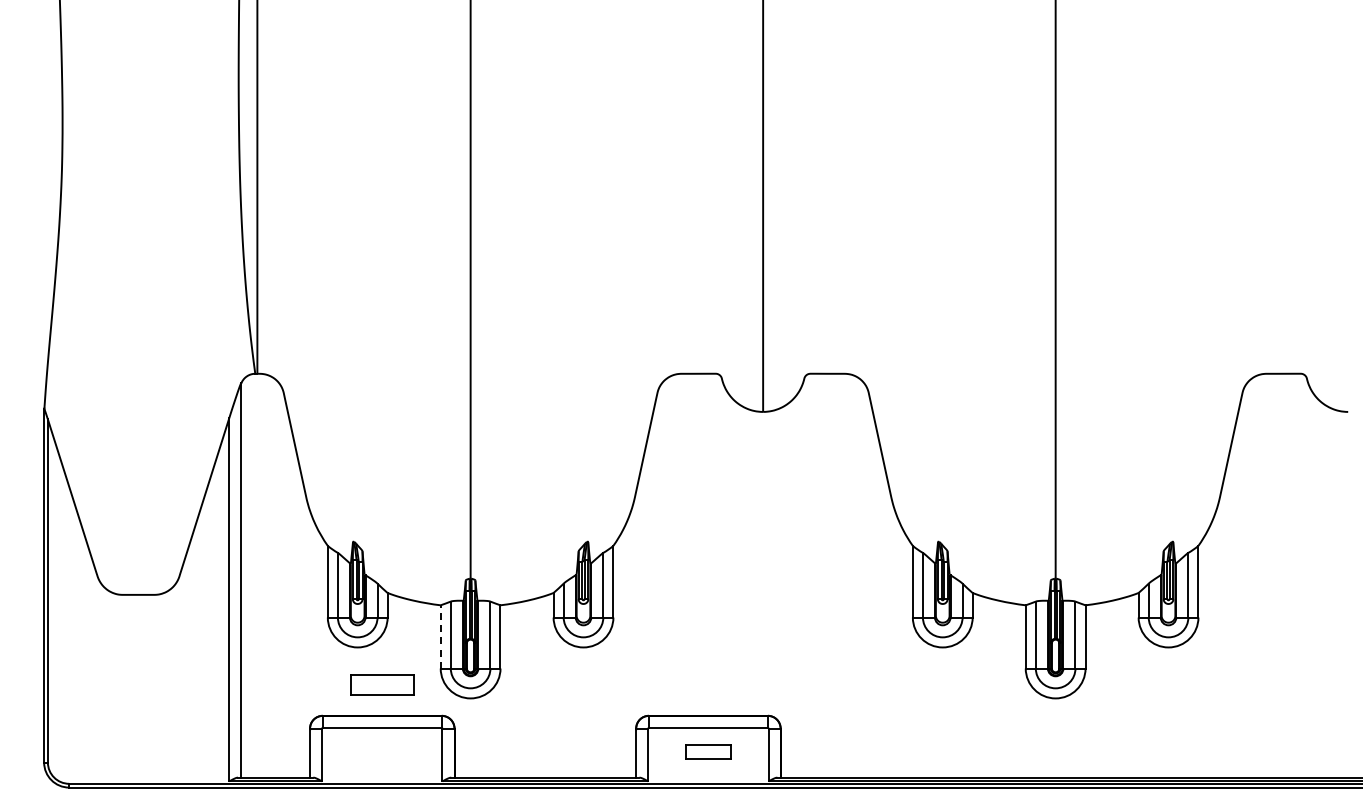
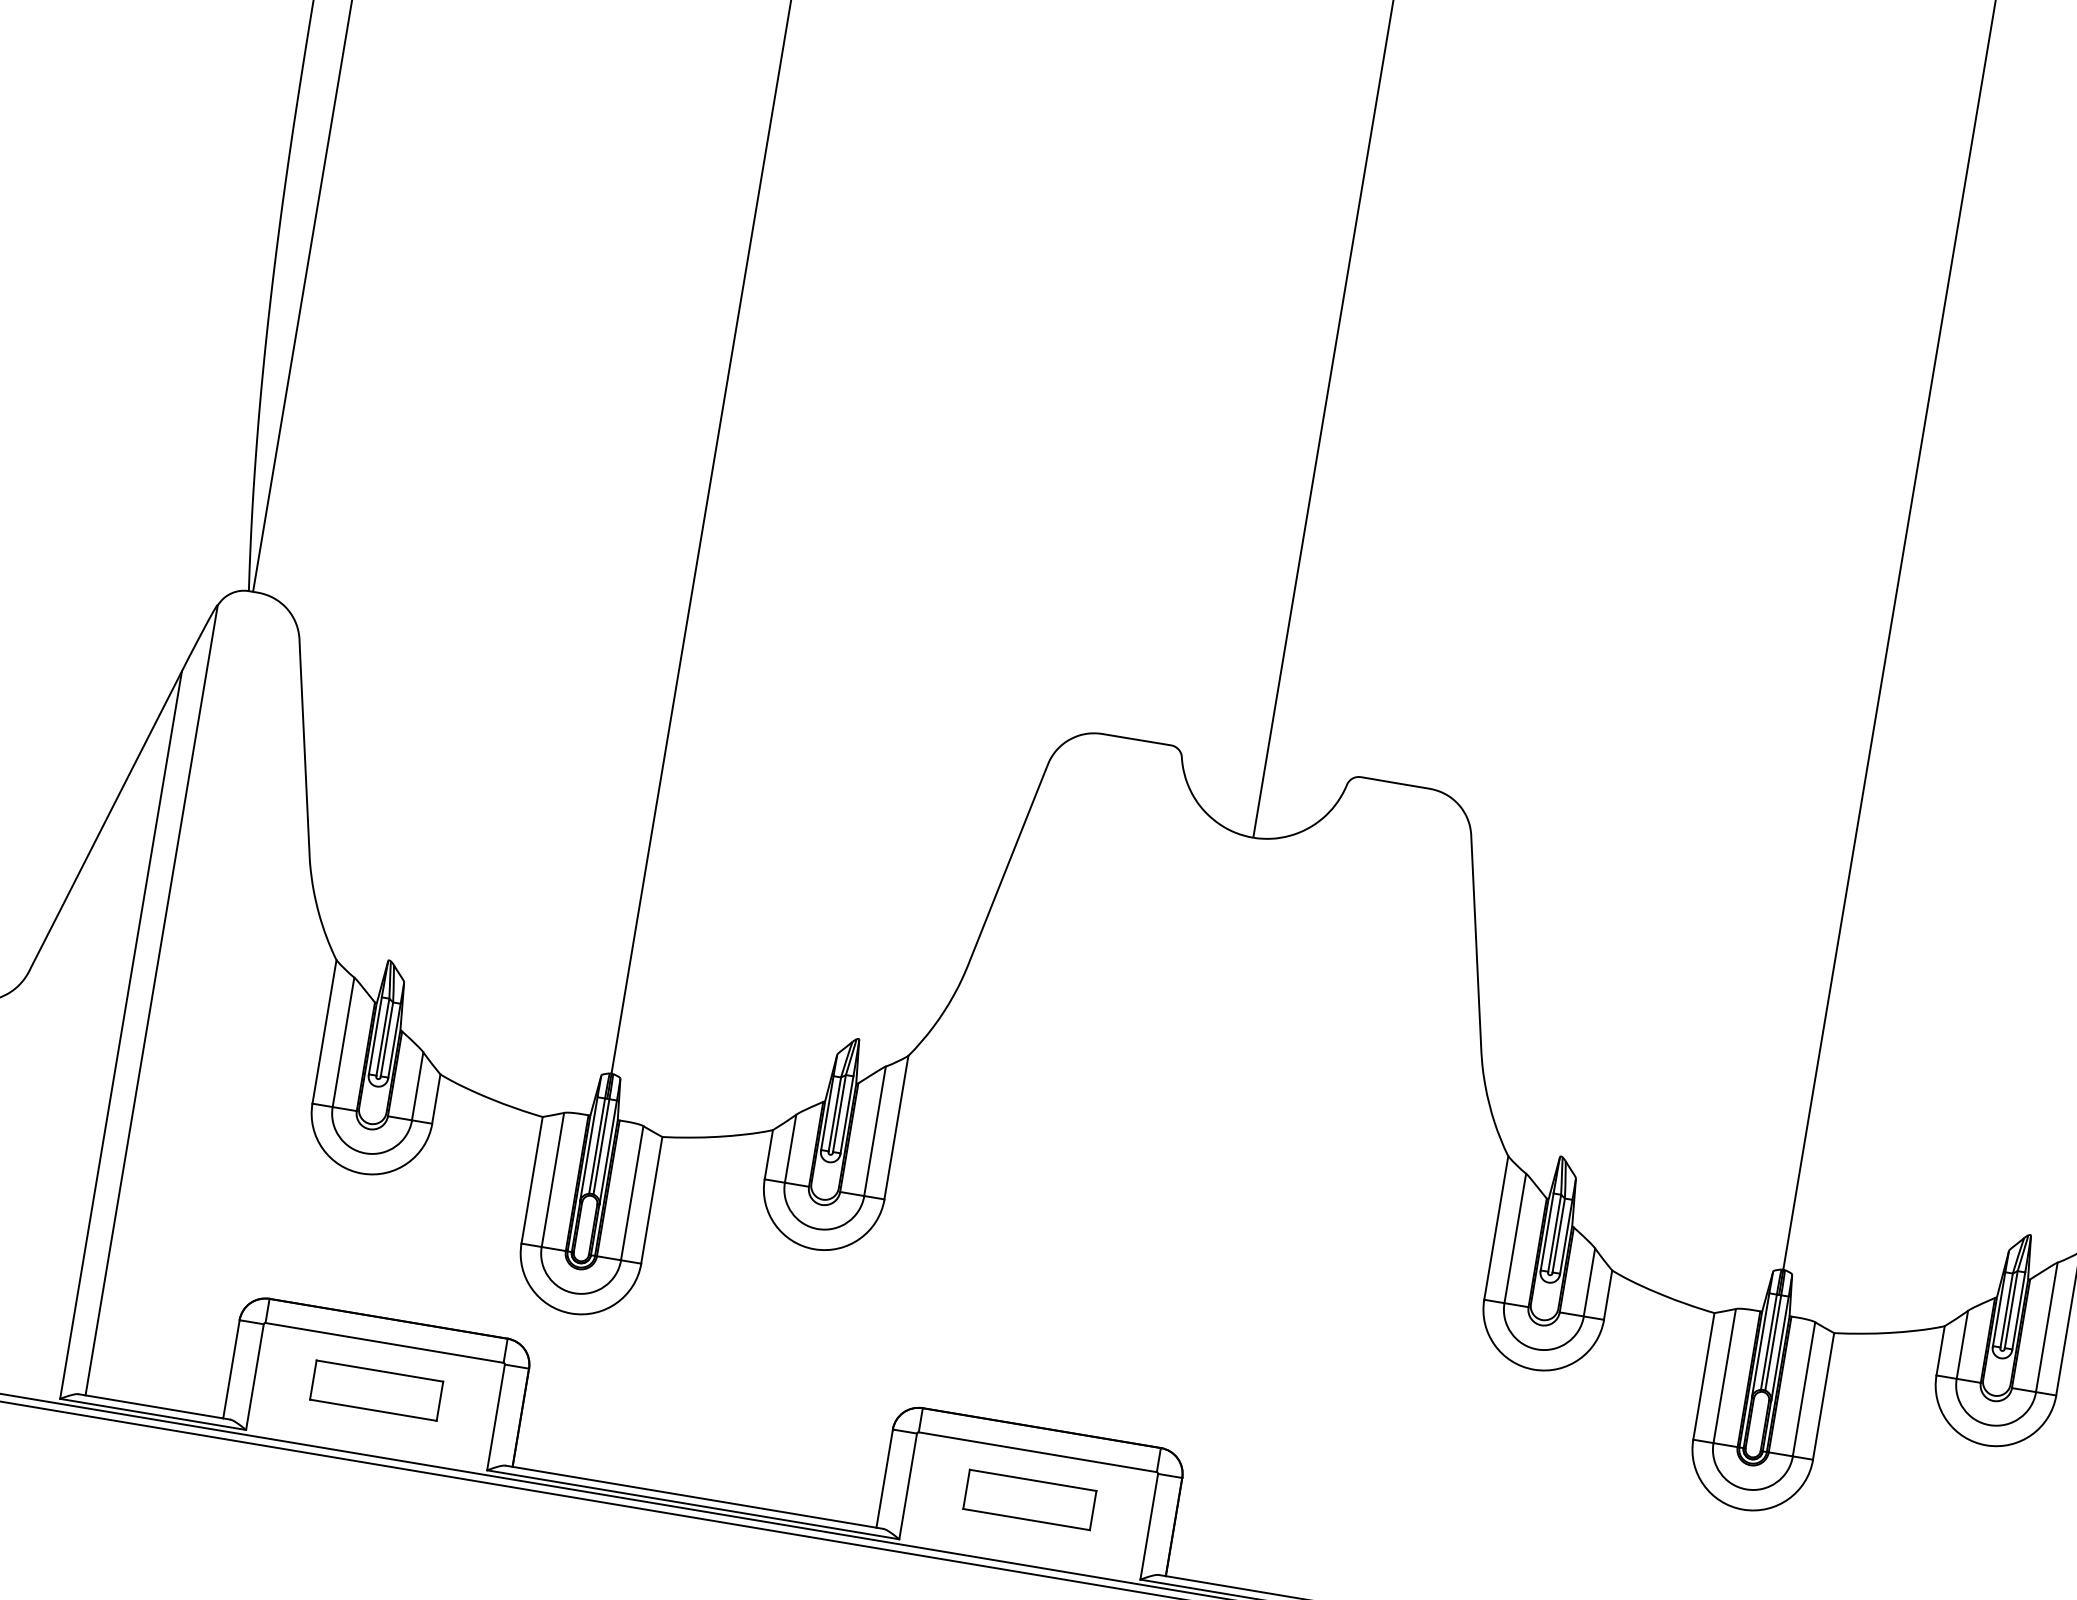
line: (440, 636) -> (531, 1179), dashed -> solid
part: (382, 684) -> (377, 1390), moved
part: (708, 751) -> (1030, 1499), size x1.43

